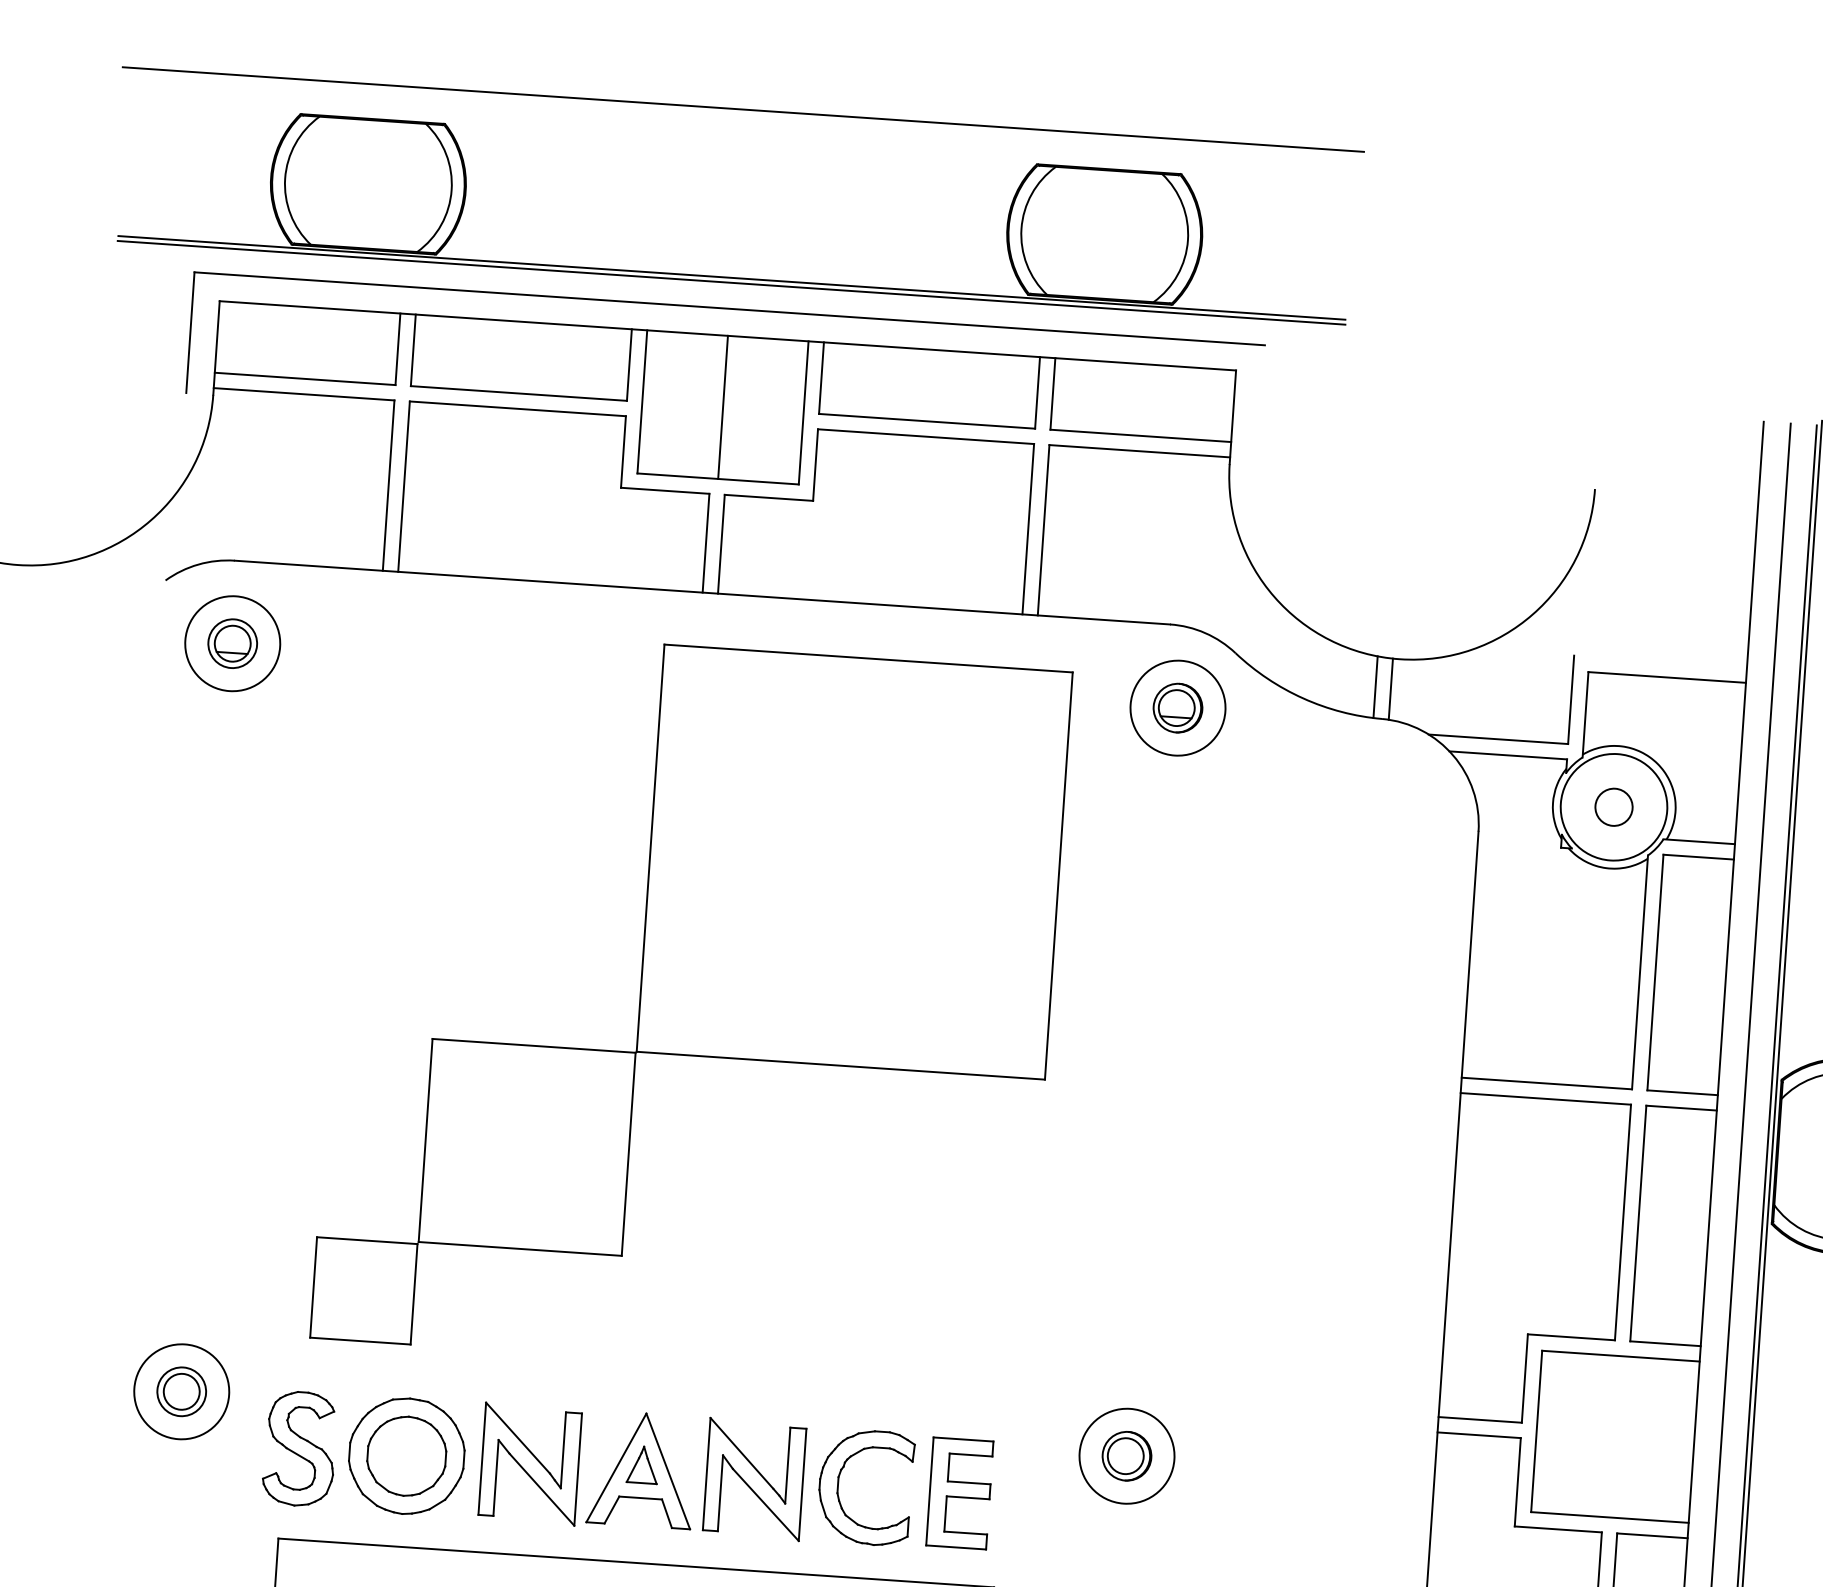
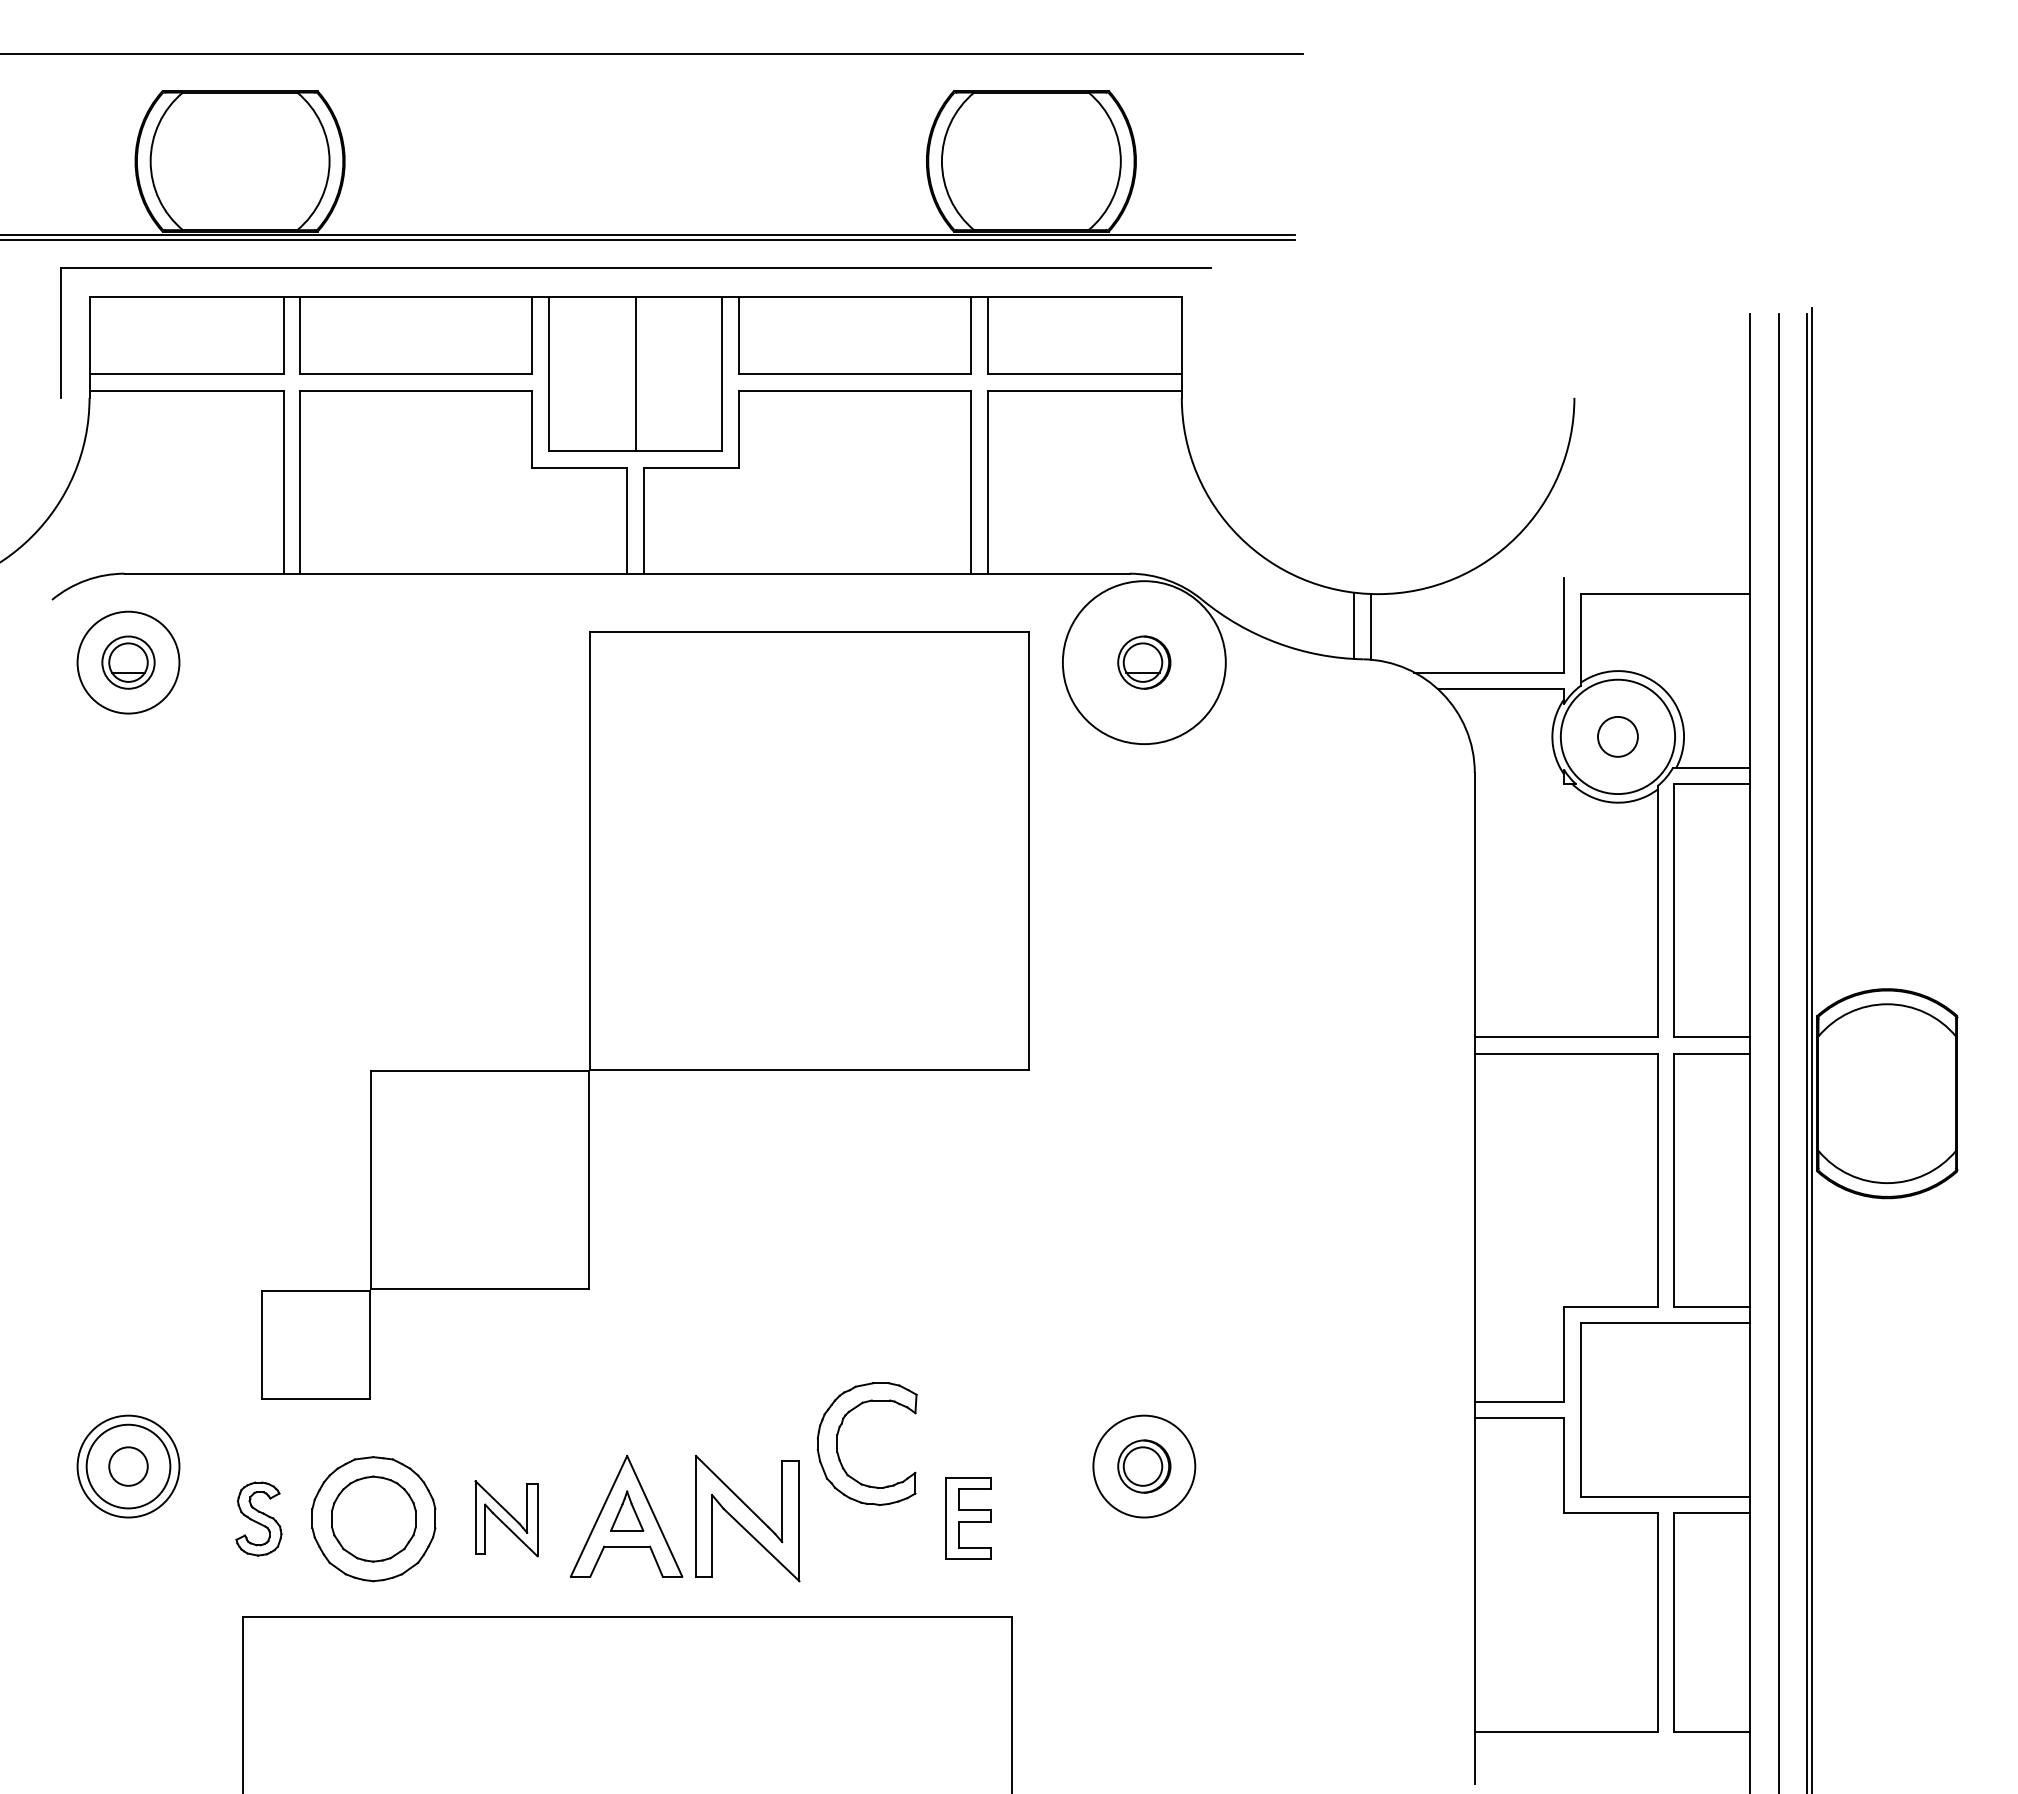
circle: (1178, 708) -> (1144, 662), size x1.6
circle: (181, 1391) -> (128, 1466), size x1.6
part: (299, 1448) -> (258, 1518), size x0.6
part: (530, 1464) -> (506, 1518), size x0.6
part: (838, 1485) -> (837, 1443), moved
part: (959, 1493) -> (967, 1518), size x0.7

